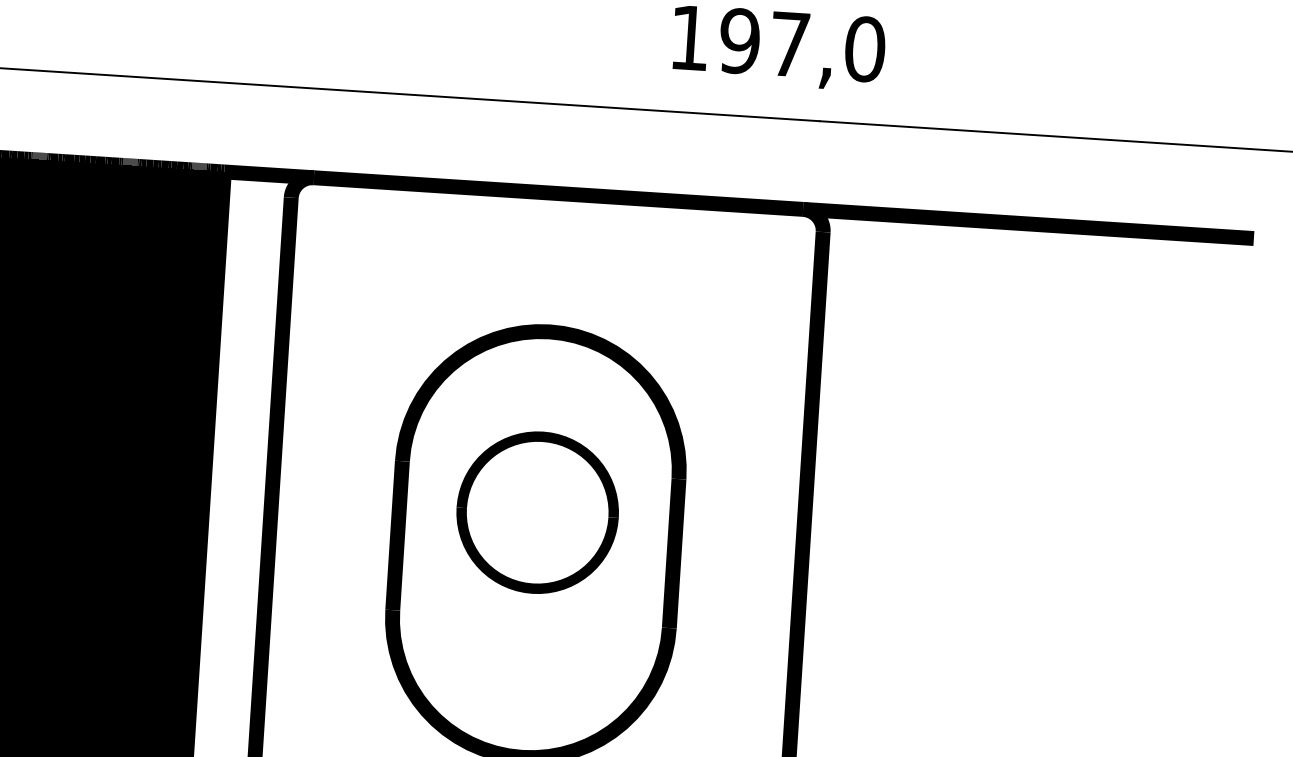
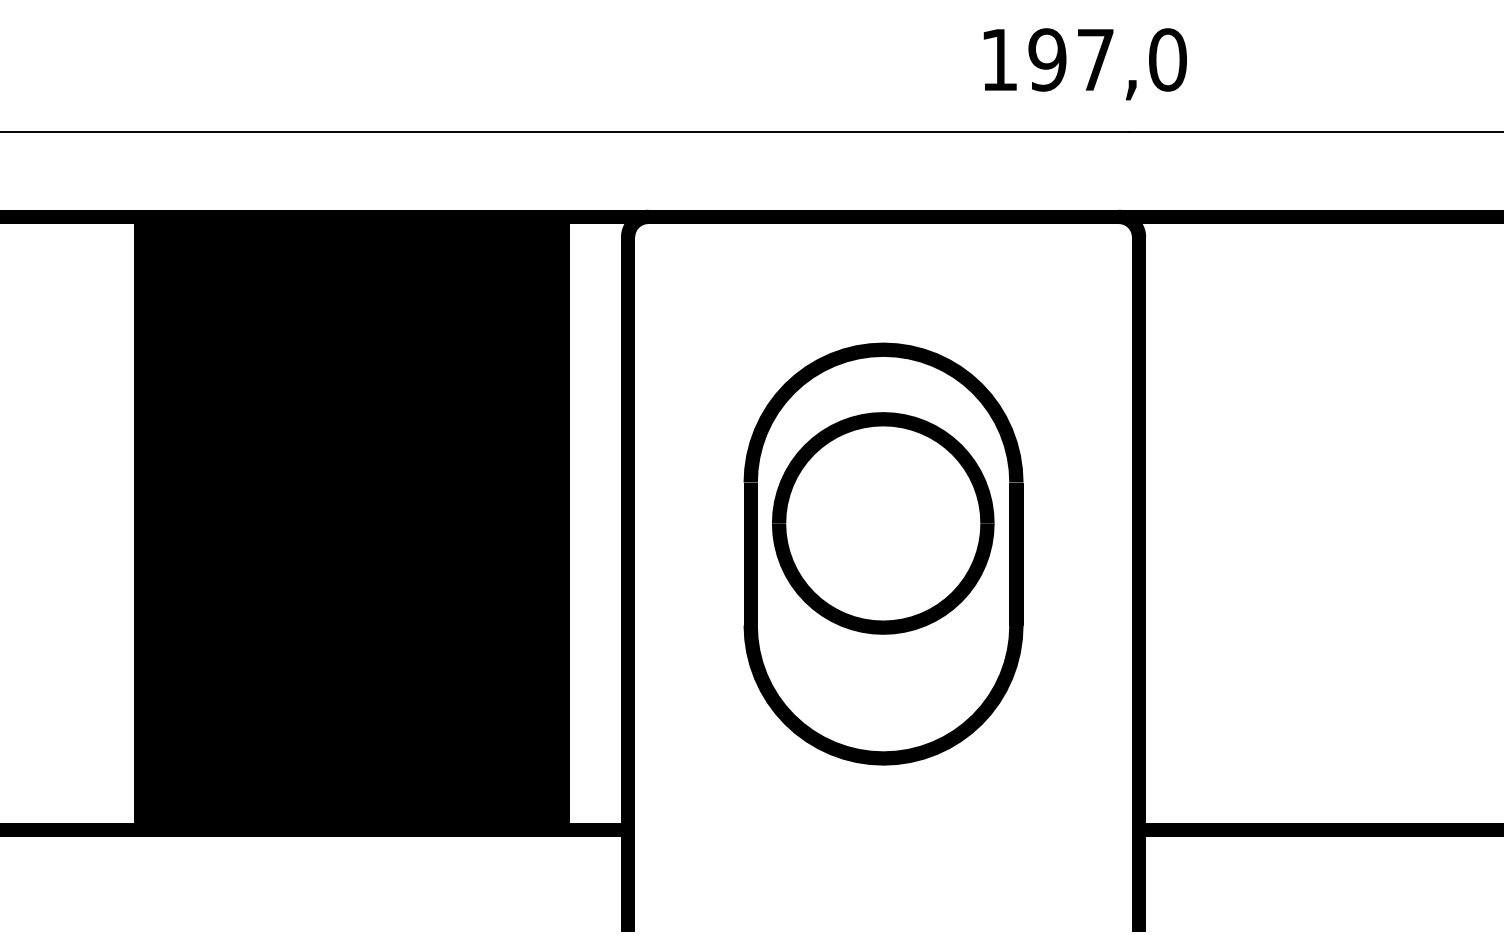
part: (537, 512) -> (883, 523), size x1.43

